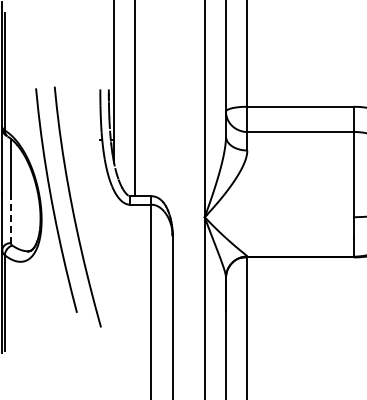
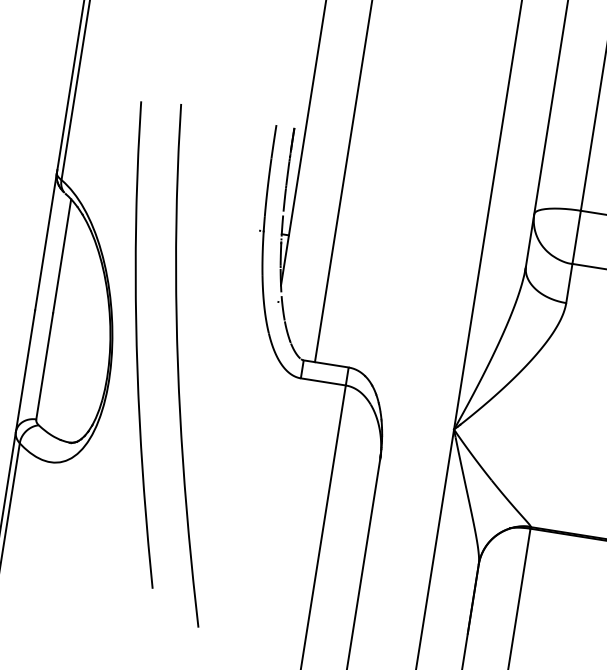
line: (10, 218) -> (43, 367), dashed -> solid

